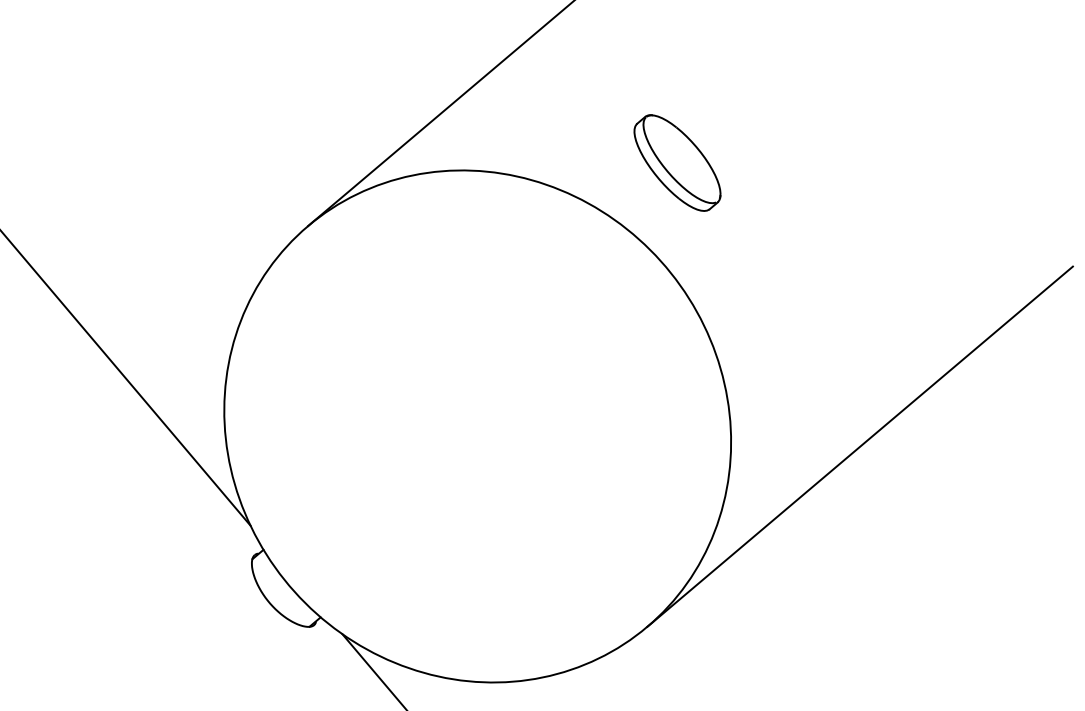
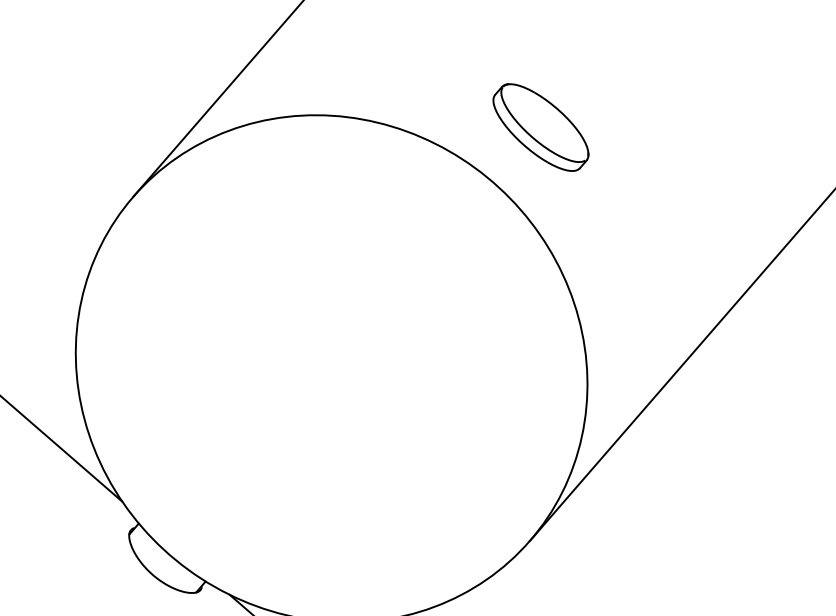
part: (677, 162) -> (540, 127), moved

